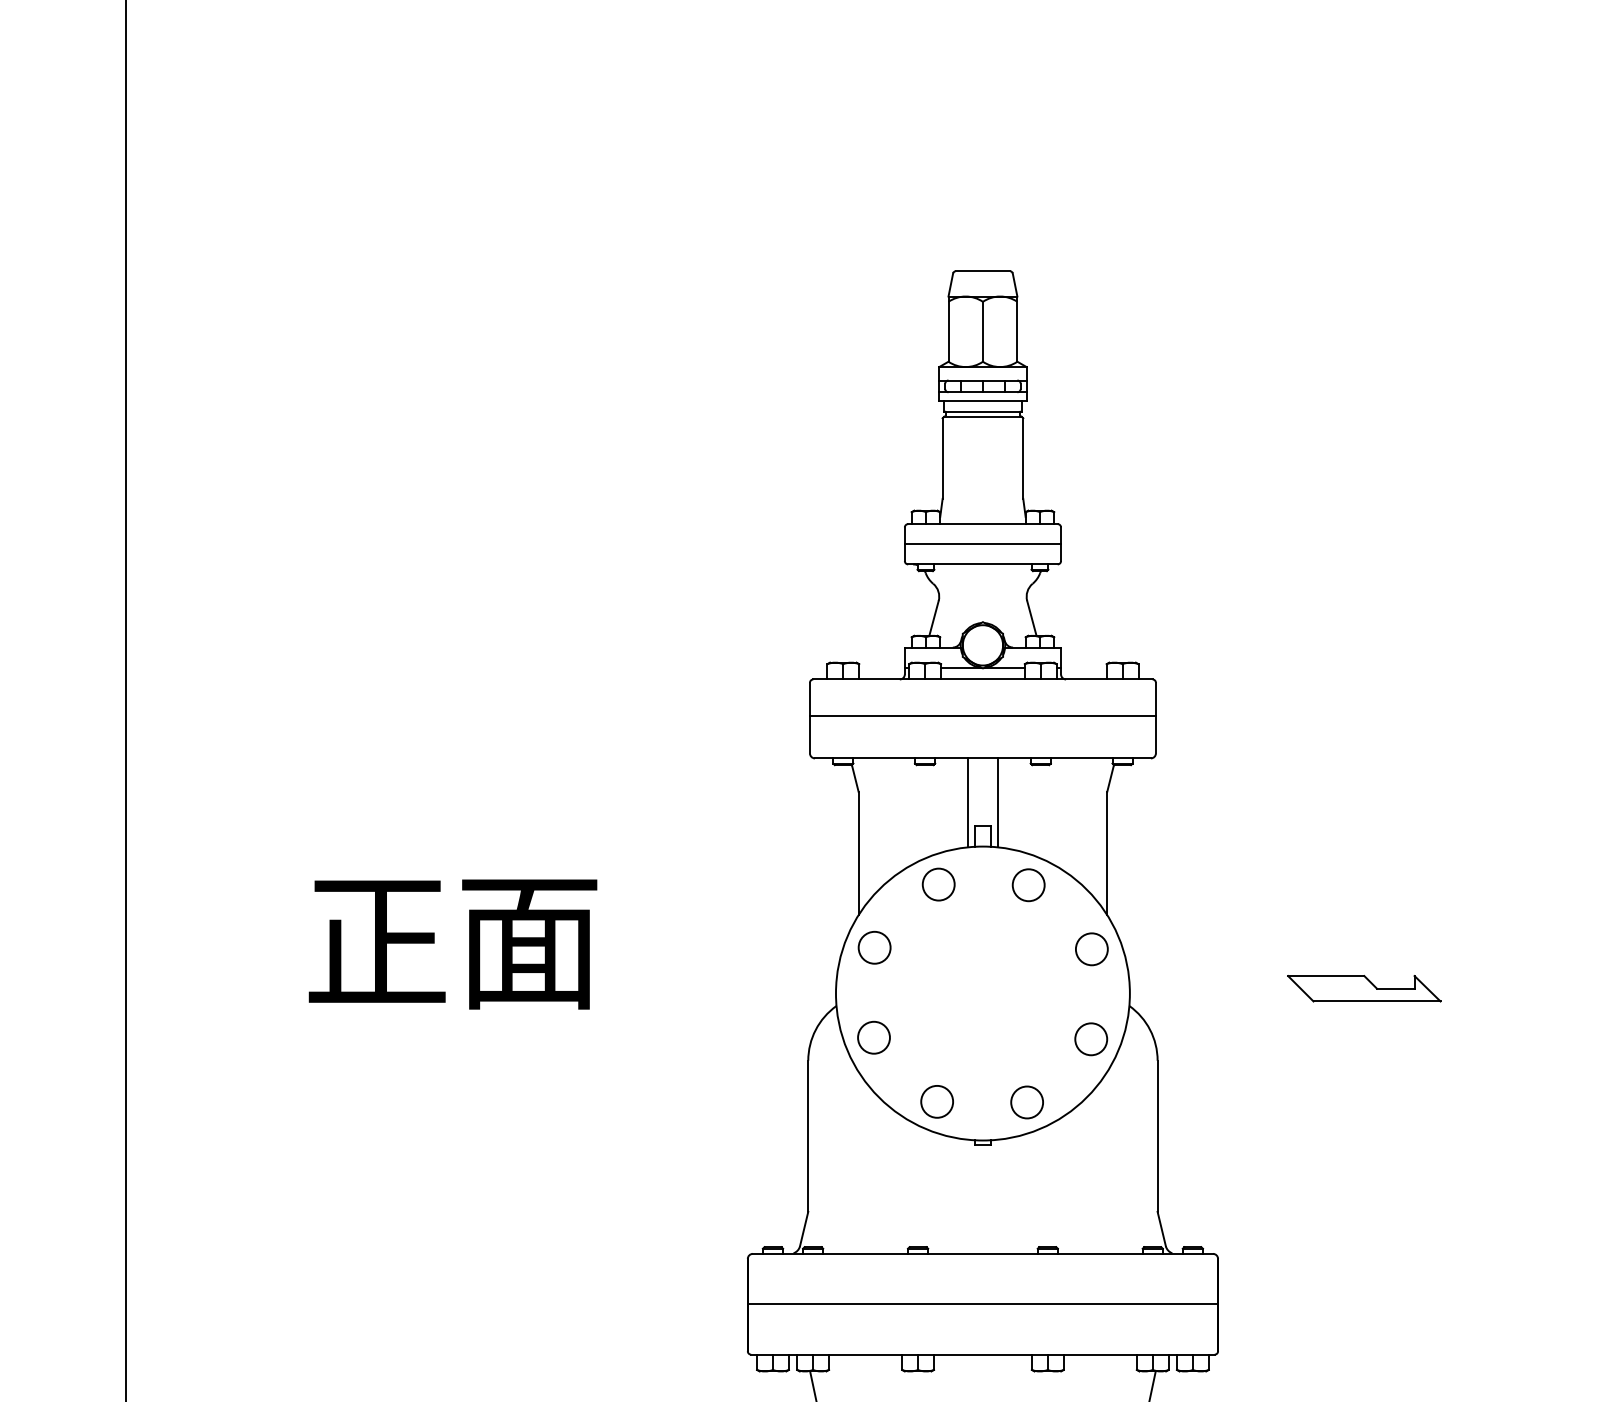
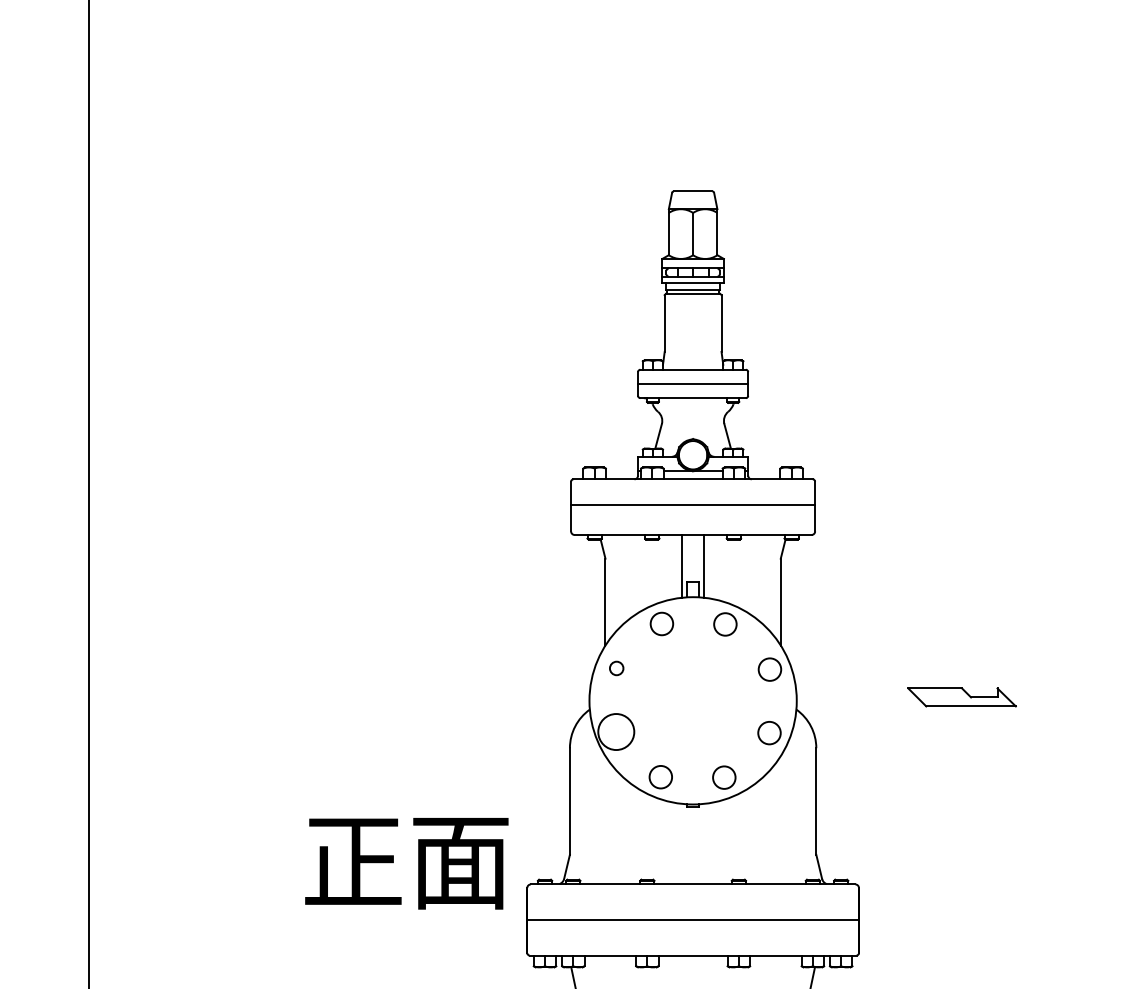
text: (452, 944) -> (406, 863), moved
circle: (874, 947) -> (616, 668), size x0.6
circle: (873, 1037) -> (615, 731), size x1.6

